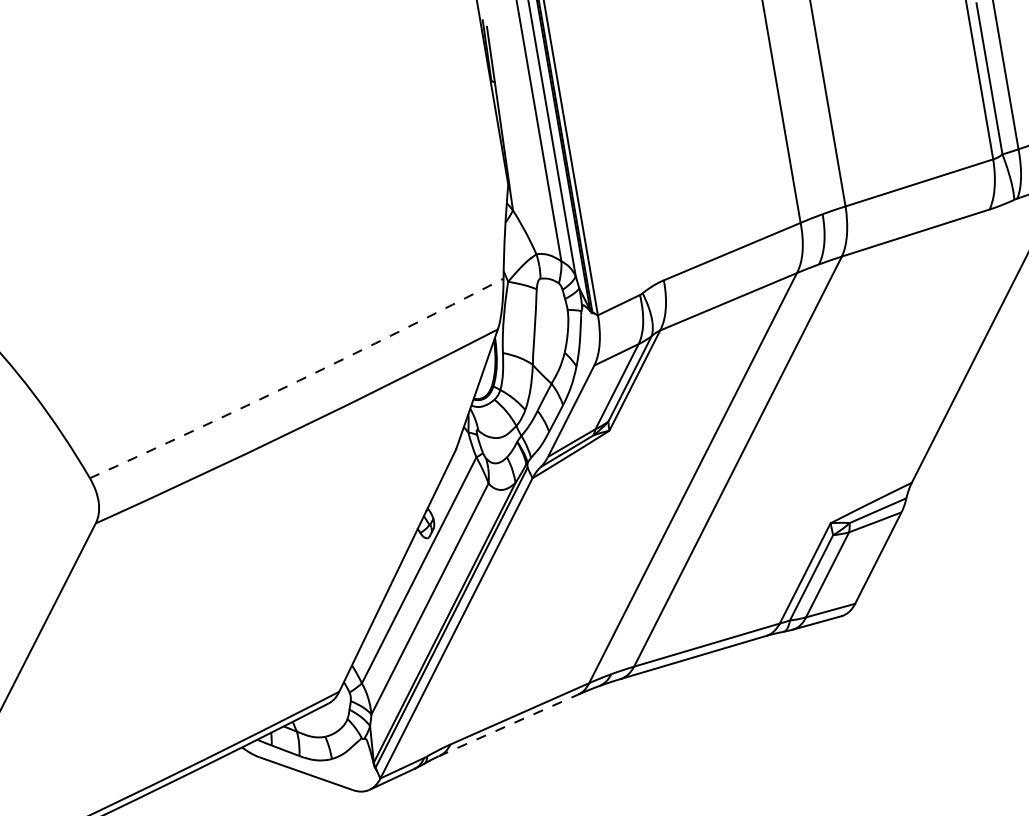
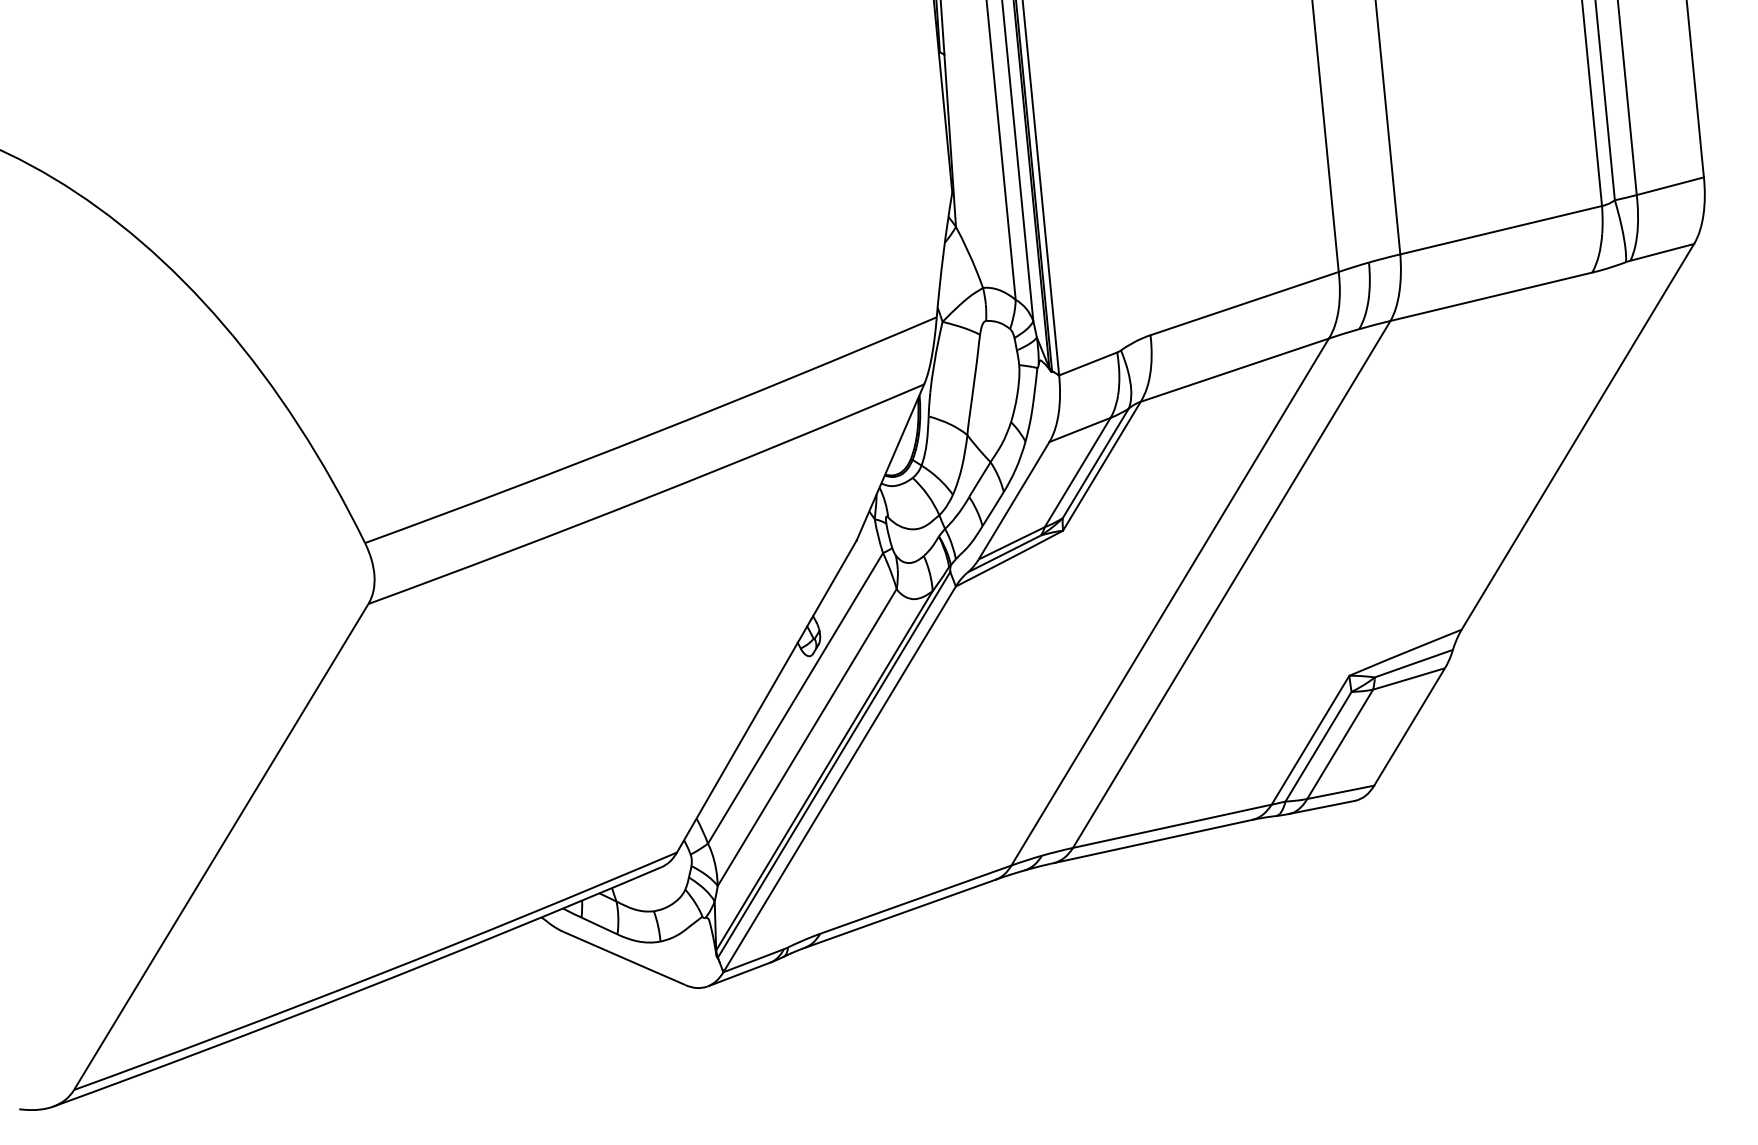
arc: (298, 380) -> (652, 433), dashed -> solid
line: (508, 725) -> (899, 913), dashed -> solid

